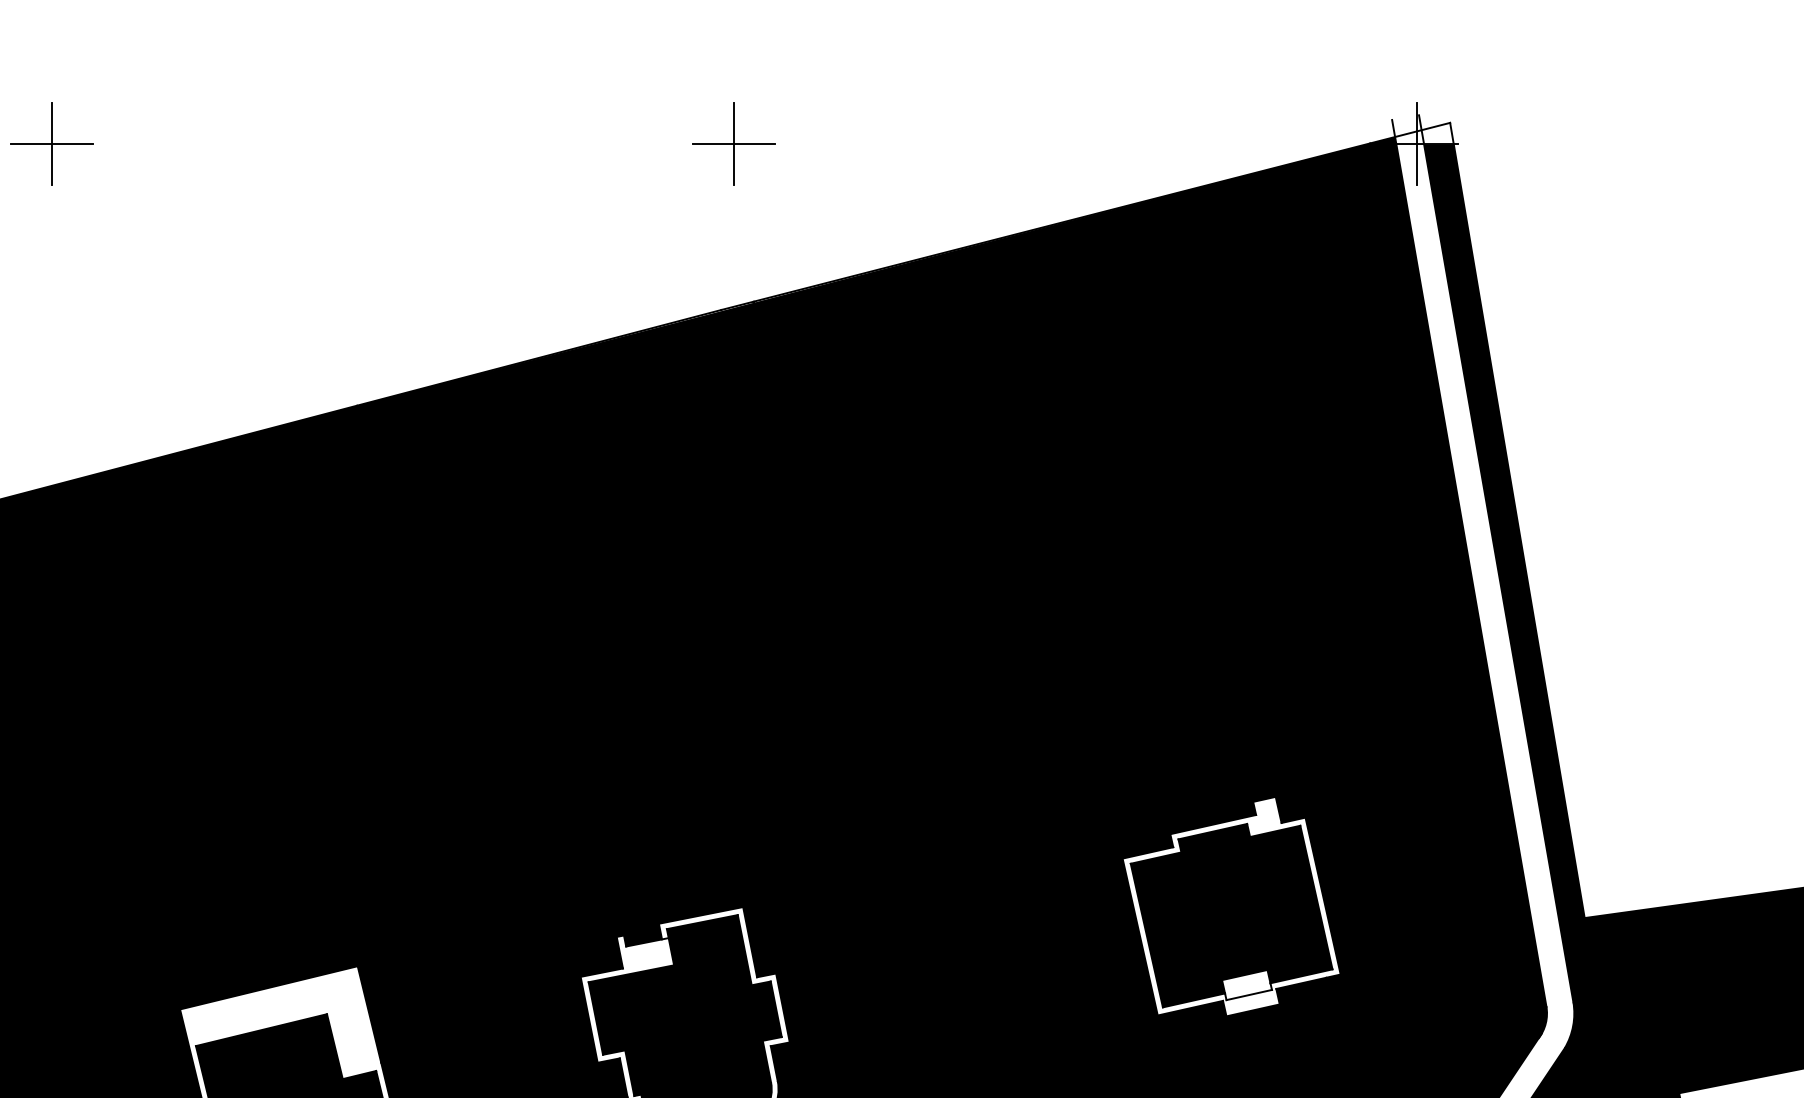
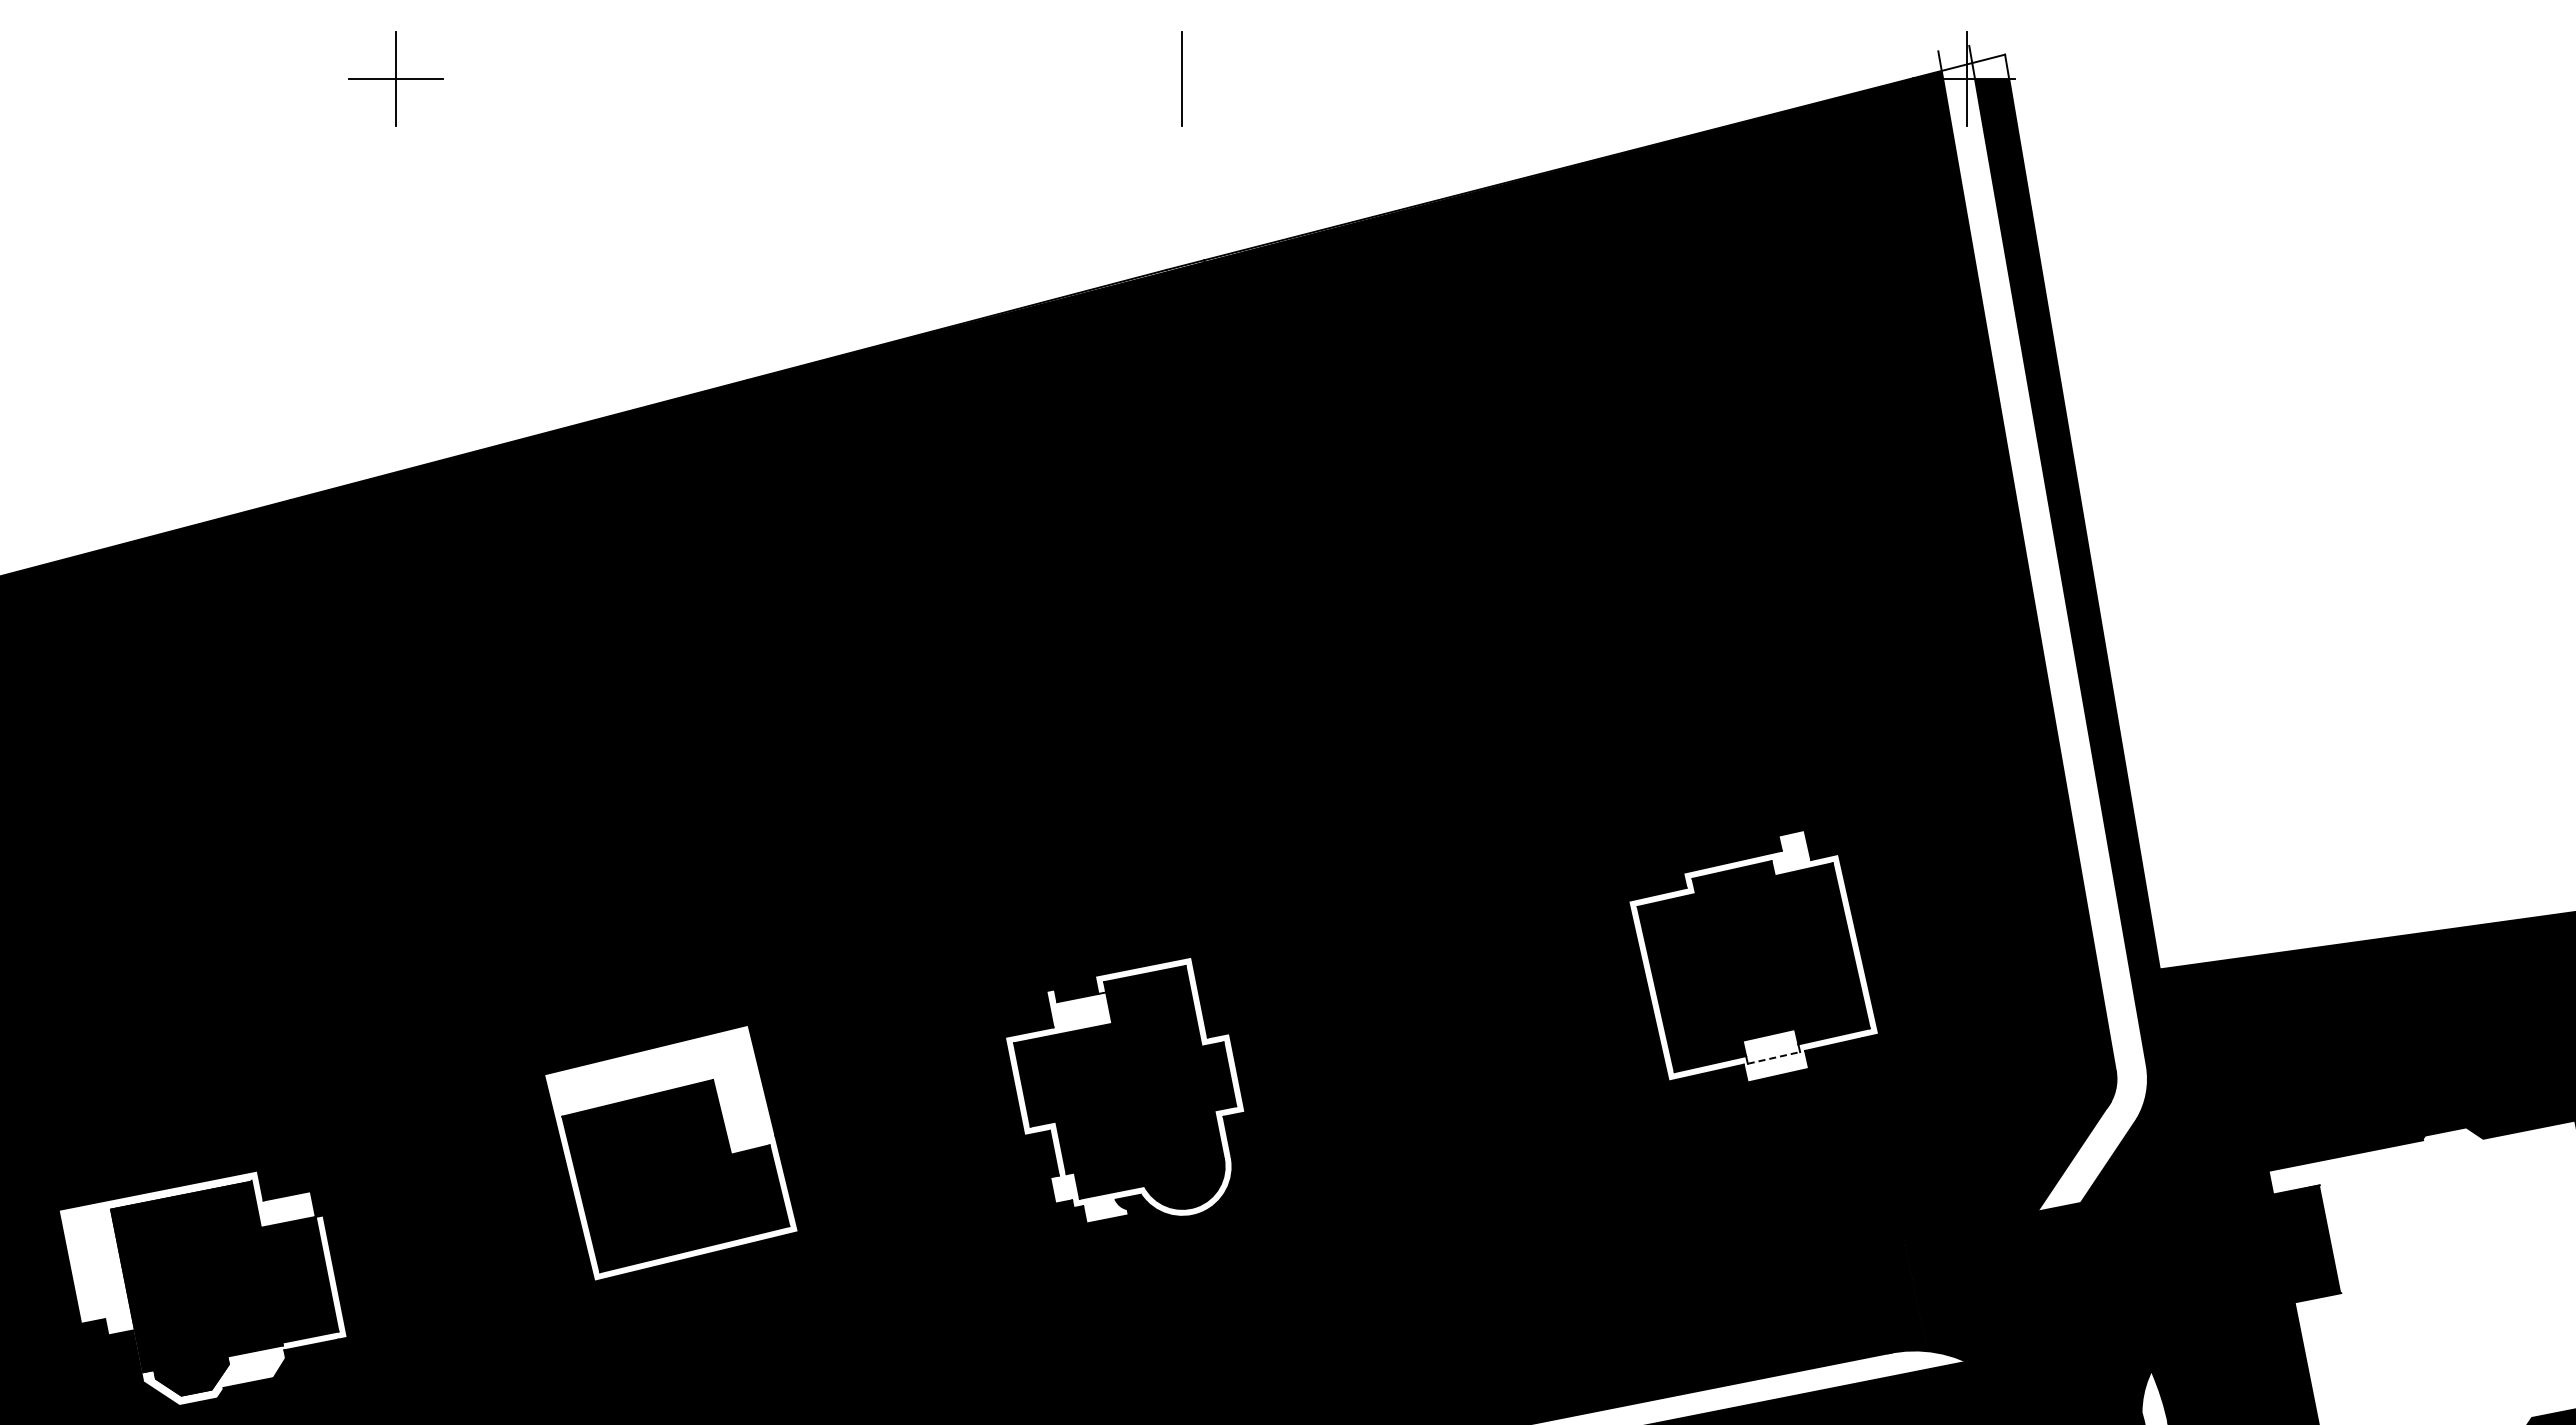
line: (734, 144) -> (1181, 79), removed
line: (1248, 994) -> (1773, 1057), solid -> dashed

